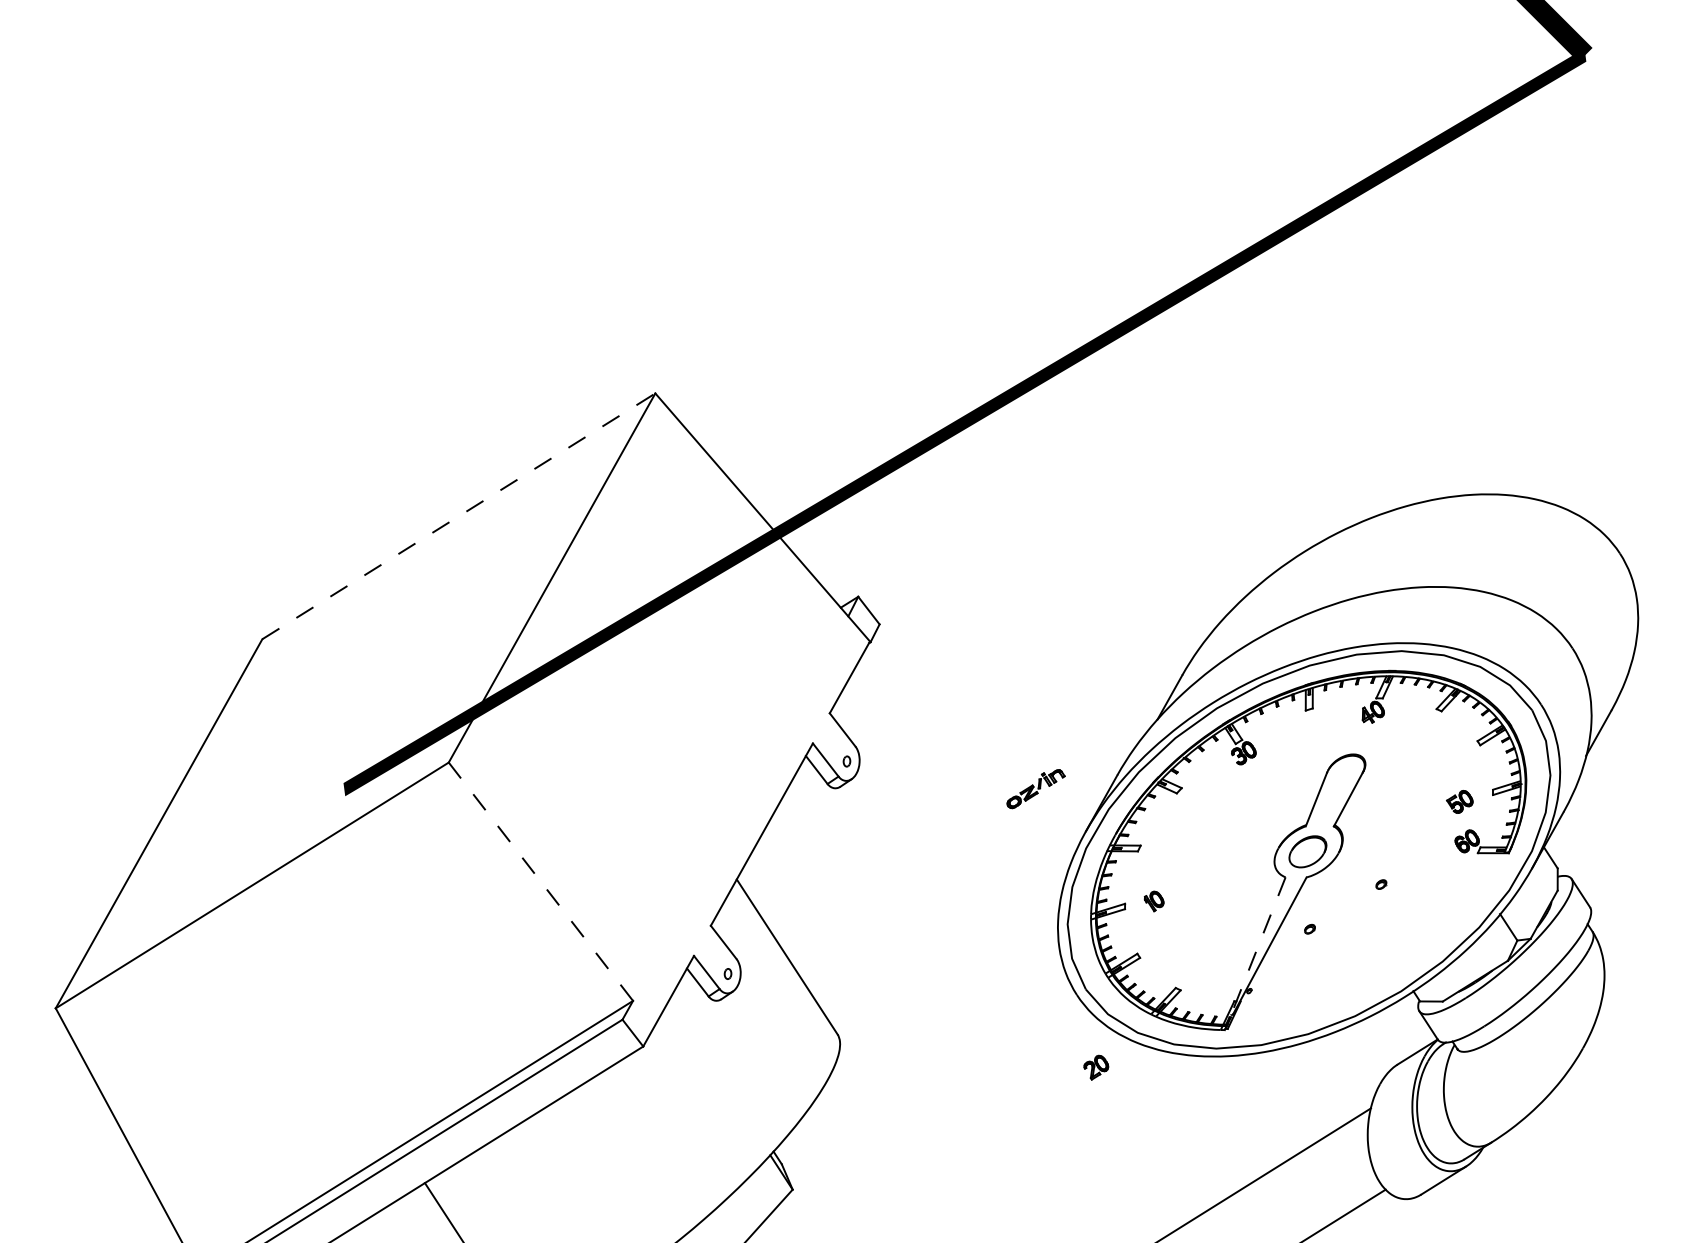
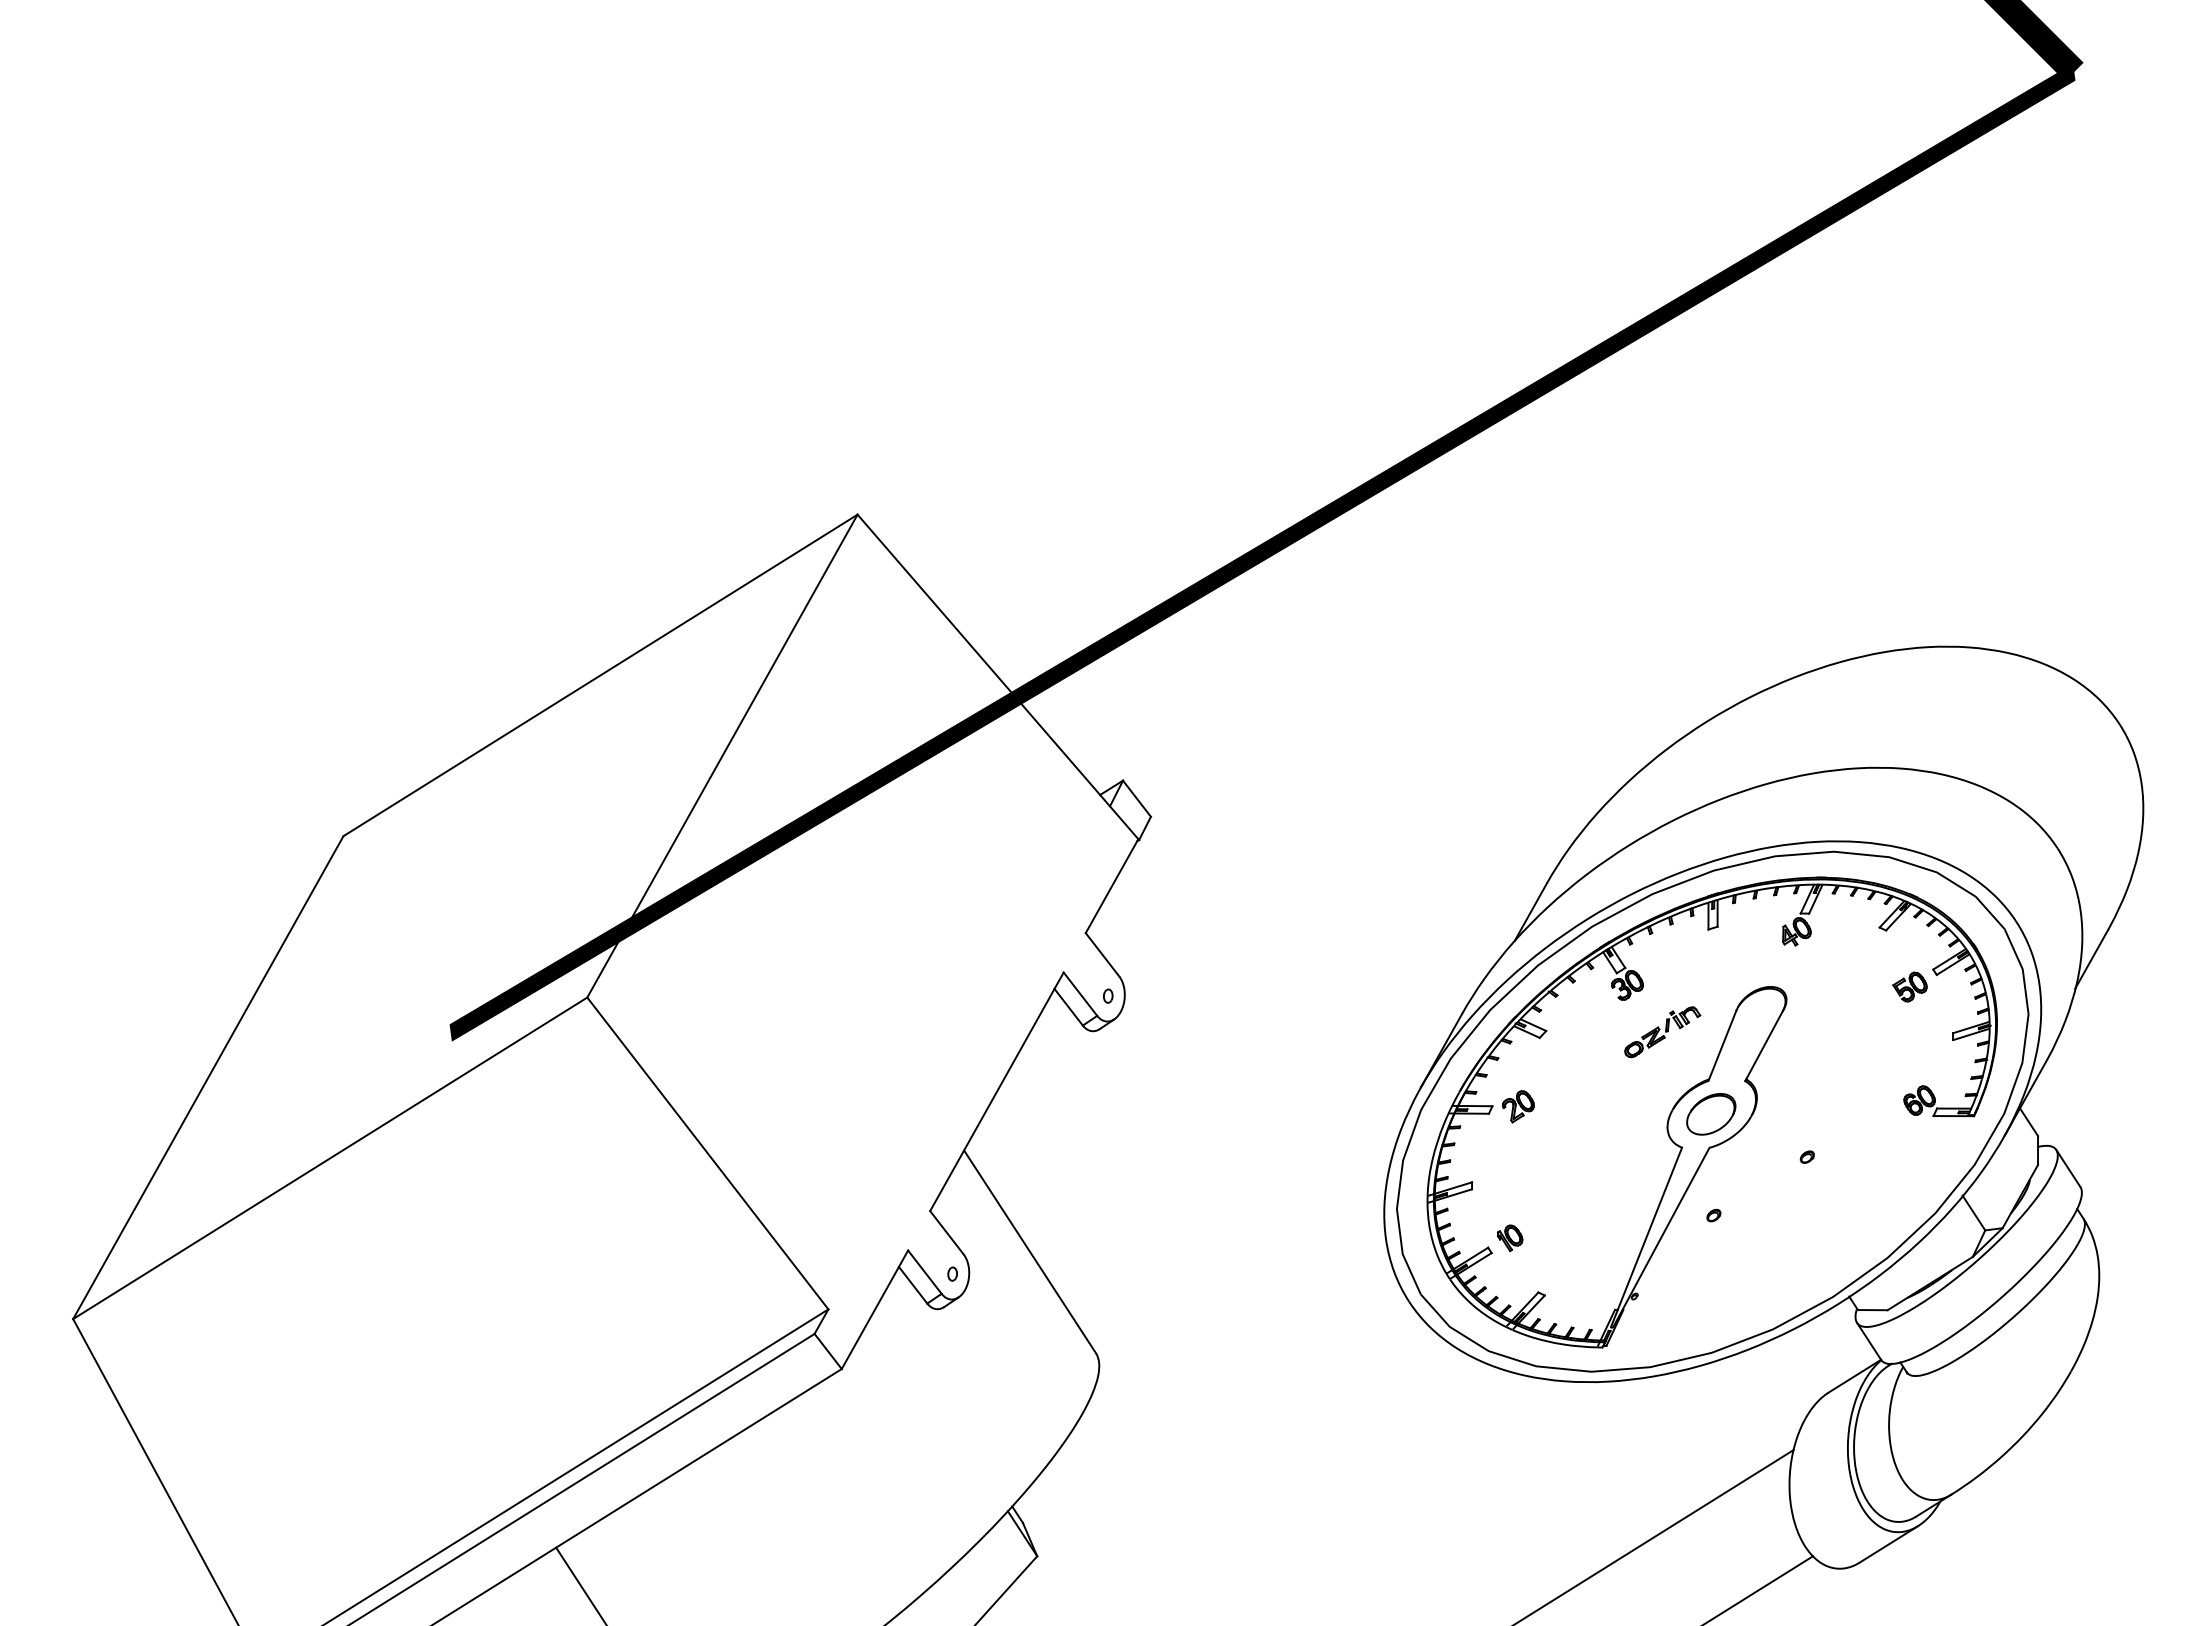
line: (458, 516) -> (600, 675), dashed -> solid
part: (1035, 789) -> (1662, 1032), moved
part: (1459, 801) -> (1909, 986), moved
line: (541, 881) -> (708, 1153), dashed -> solid
part: (1154, 901) -> (1510, 1238), moved
line: (1258, 945) -> (1646, 1237), dashed -> solid
part: (1096, 1067) -> (1518, 1106), moved

